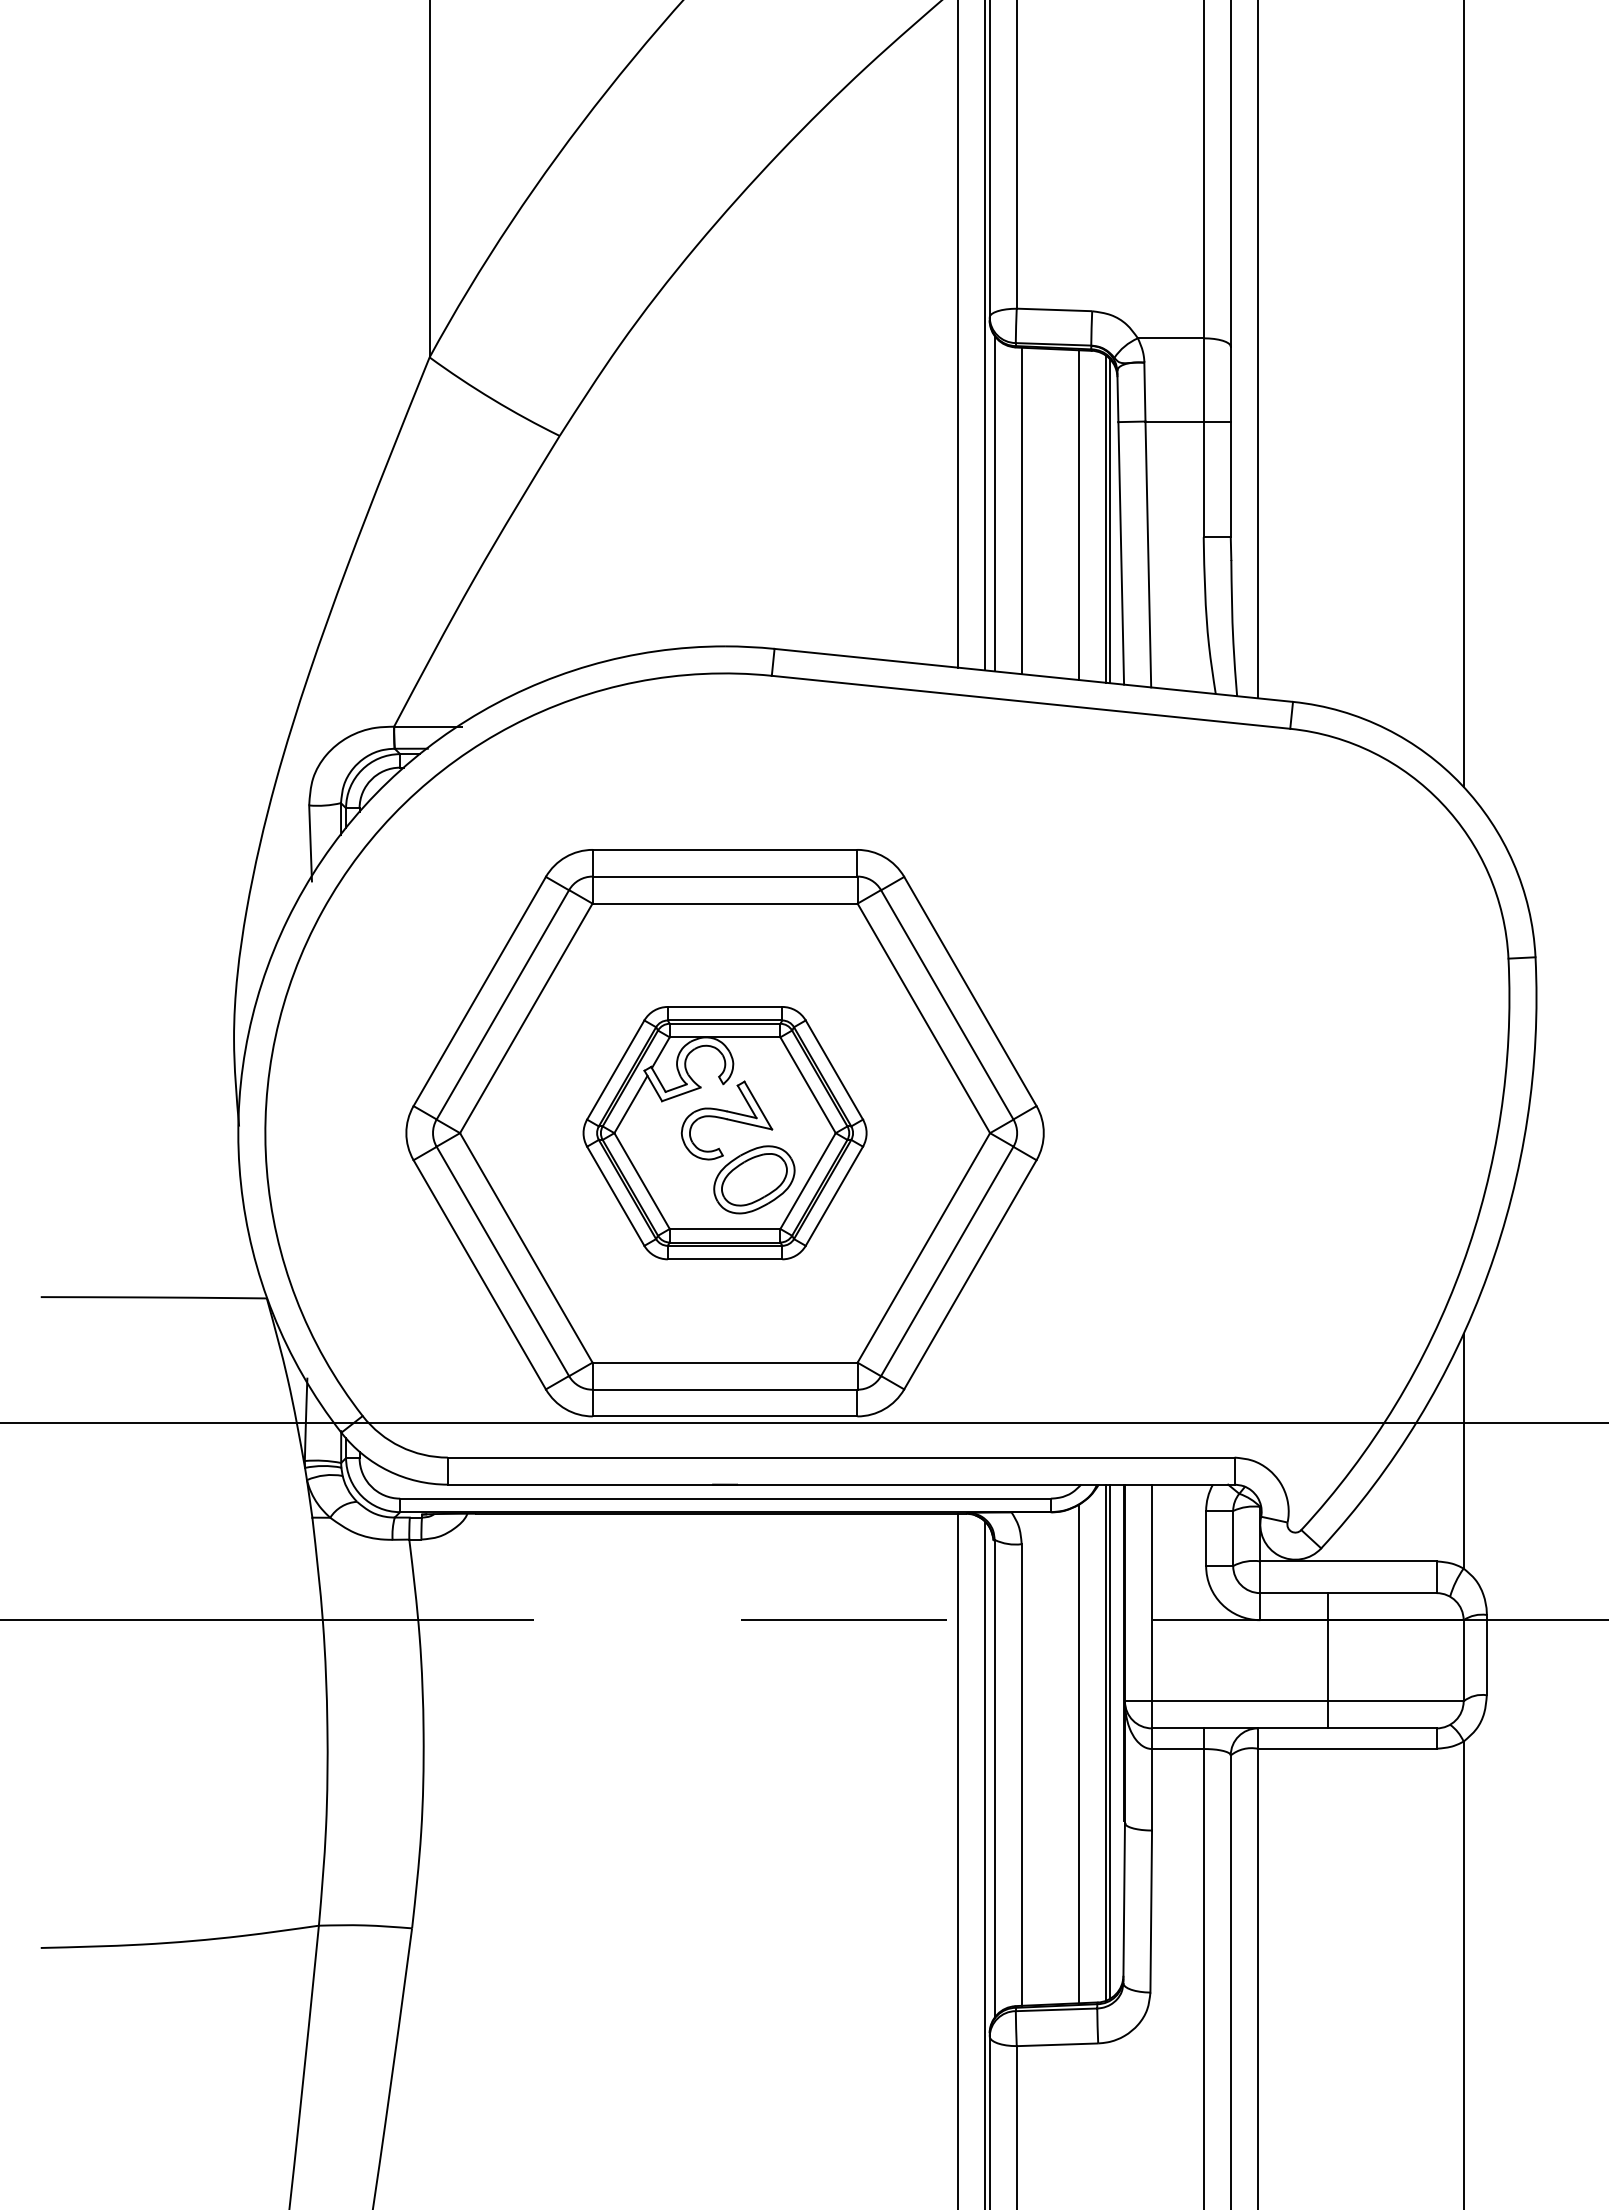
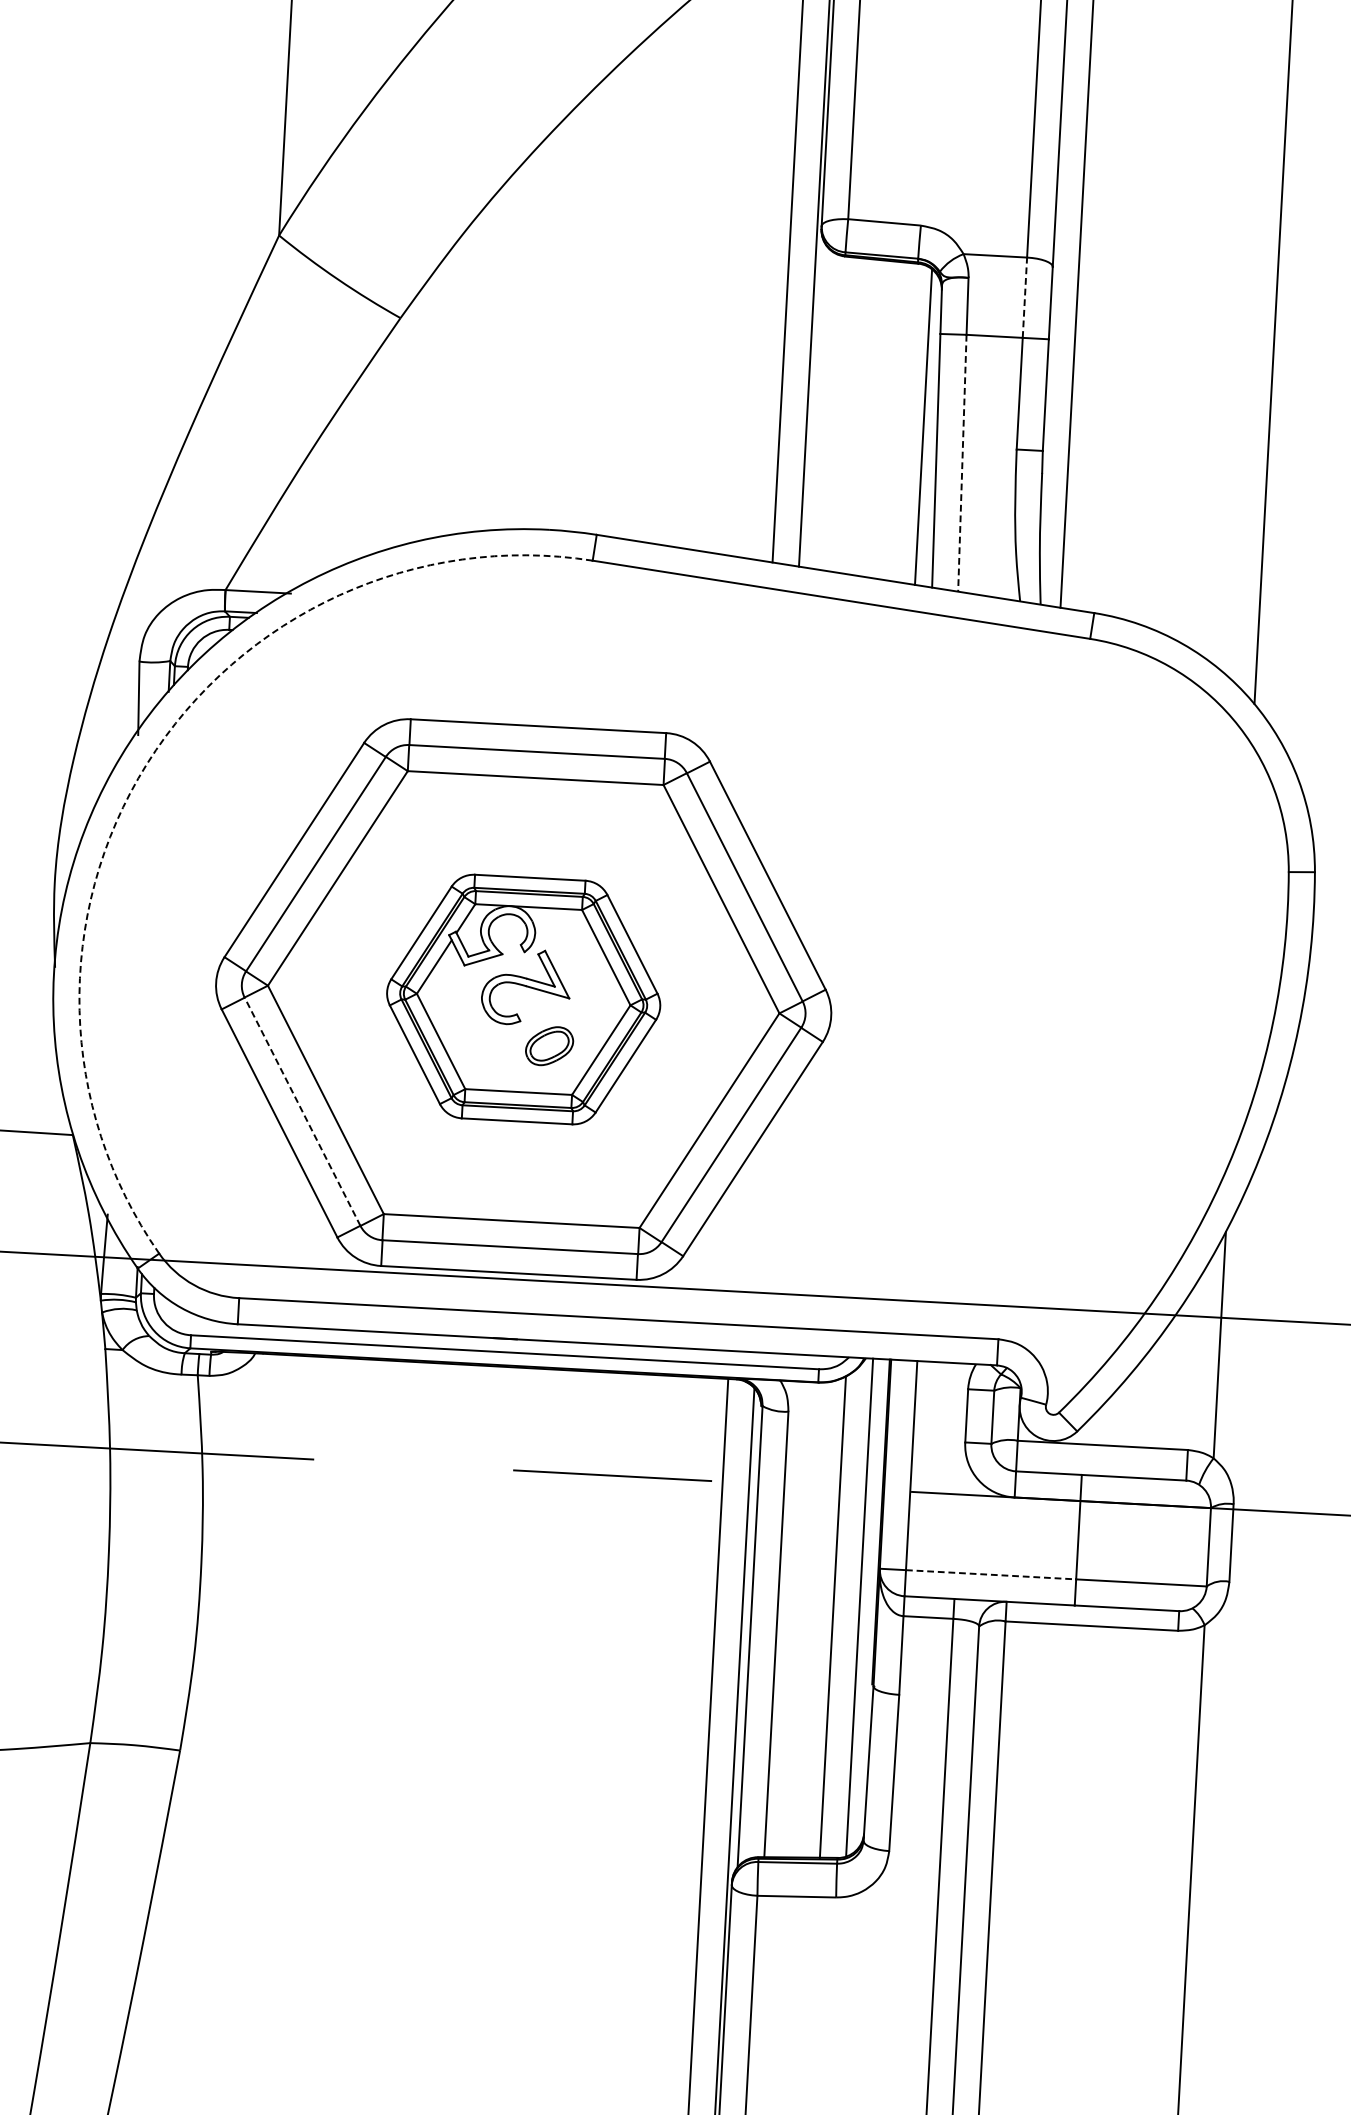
line: (1203, 379) -> (1024, 297), solid -> dashed
line: (994, 503) -> (816, 406), removed
line: (1021, 510) -> (842, 414), removed
line: (1079, 514) -> (898, 421), removed
line: (1110, 521) -> (927, 429), removed
line: (1148, 554) -> (962, 463), solid -> dashed
arc: (322, 910) -> (146, 763), solid -> dashed
part: (754, 1179) -> (549, 1045), size x0.6
line: (502, 1261) -> (302, 1111), solid -> dashed
line: (1240, 1701) -> (991, 1574), solid -> dashed
line: (1110, 1741) -> (863, 1606), removed

